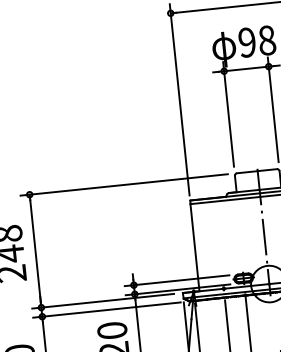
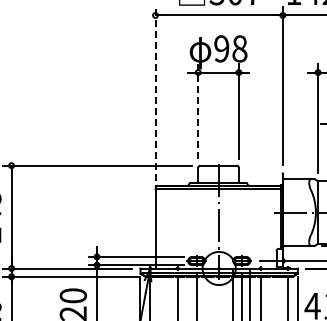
line: (179, 99) -> (155, 93), solid -> dashed
line: (228, 113) -> (198, 111), solid -> dashed

